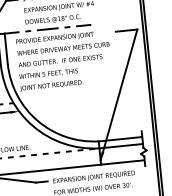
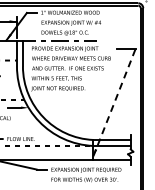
line: (118, 95) -> (114, 102), solid -> dashed

